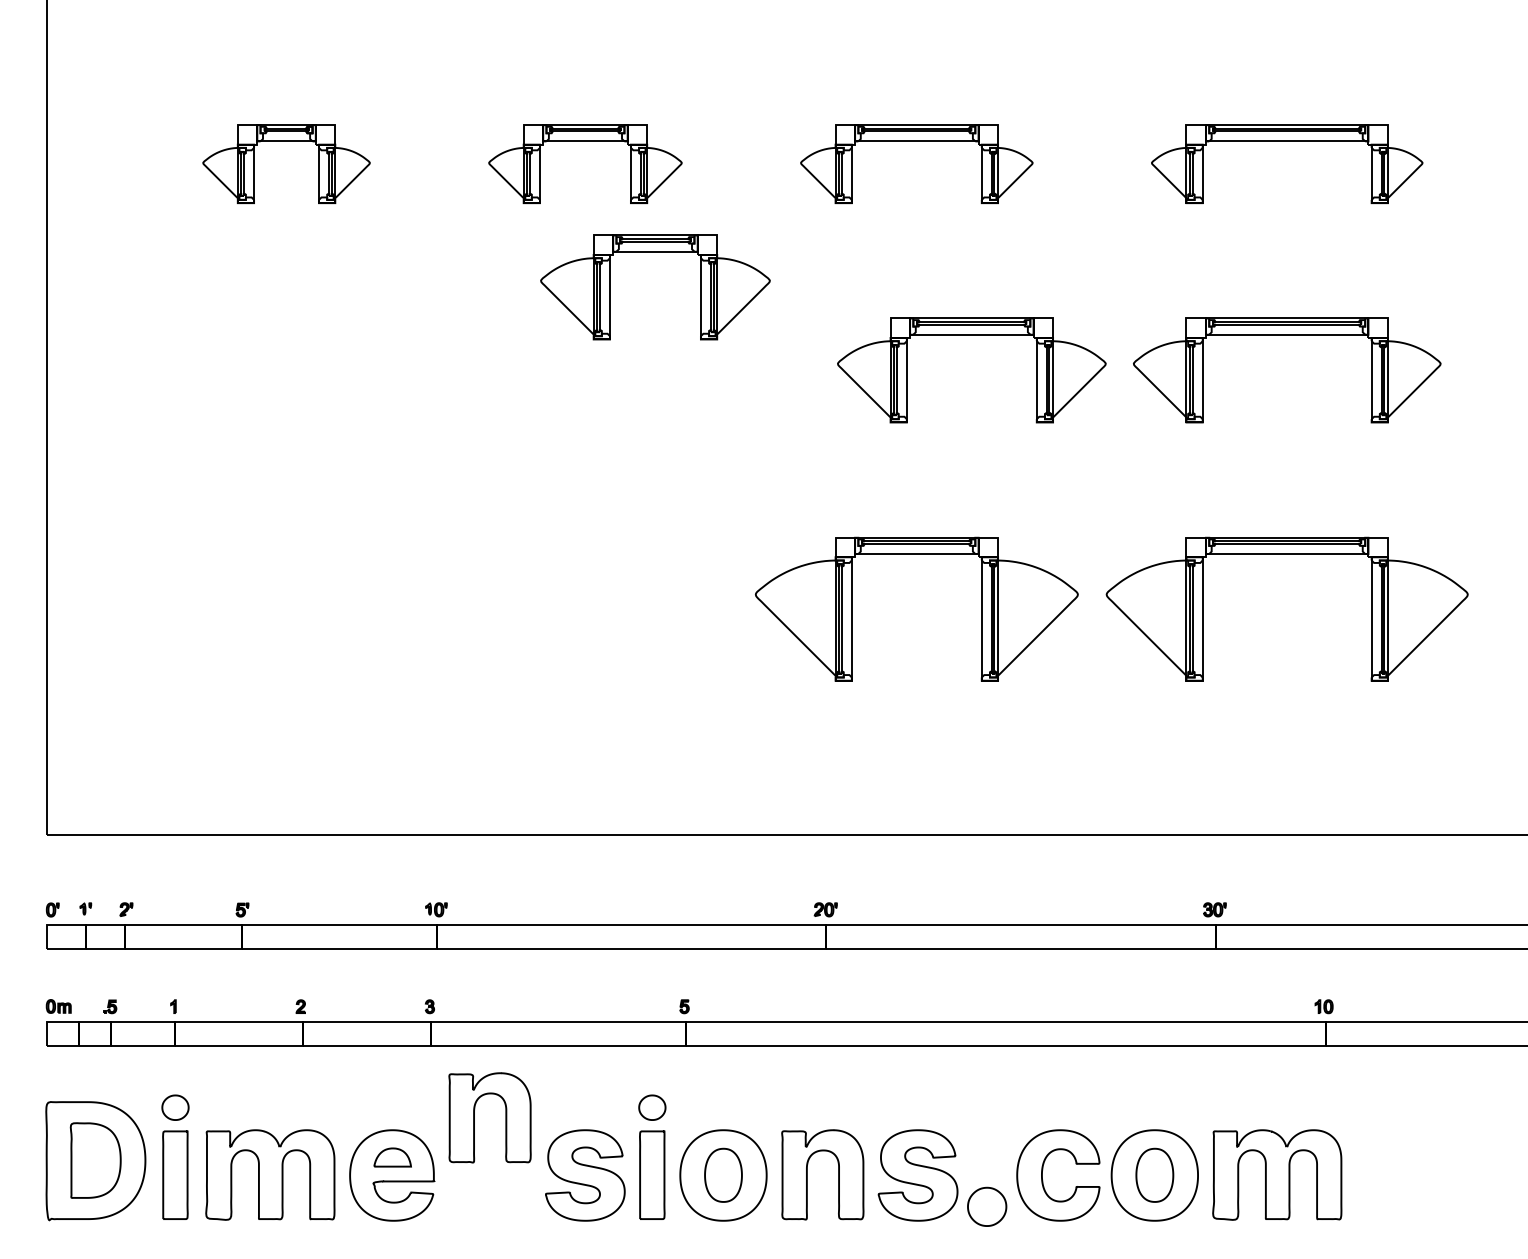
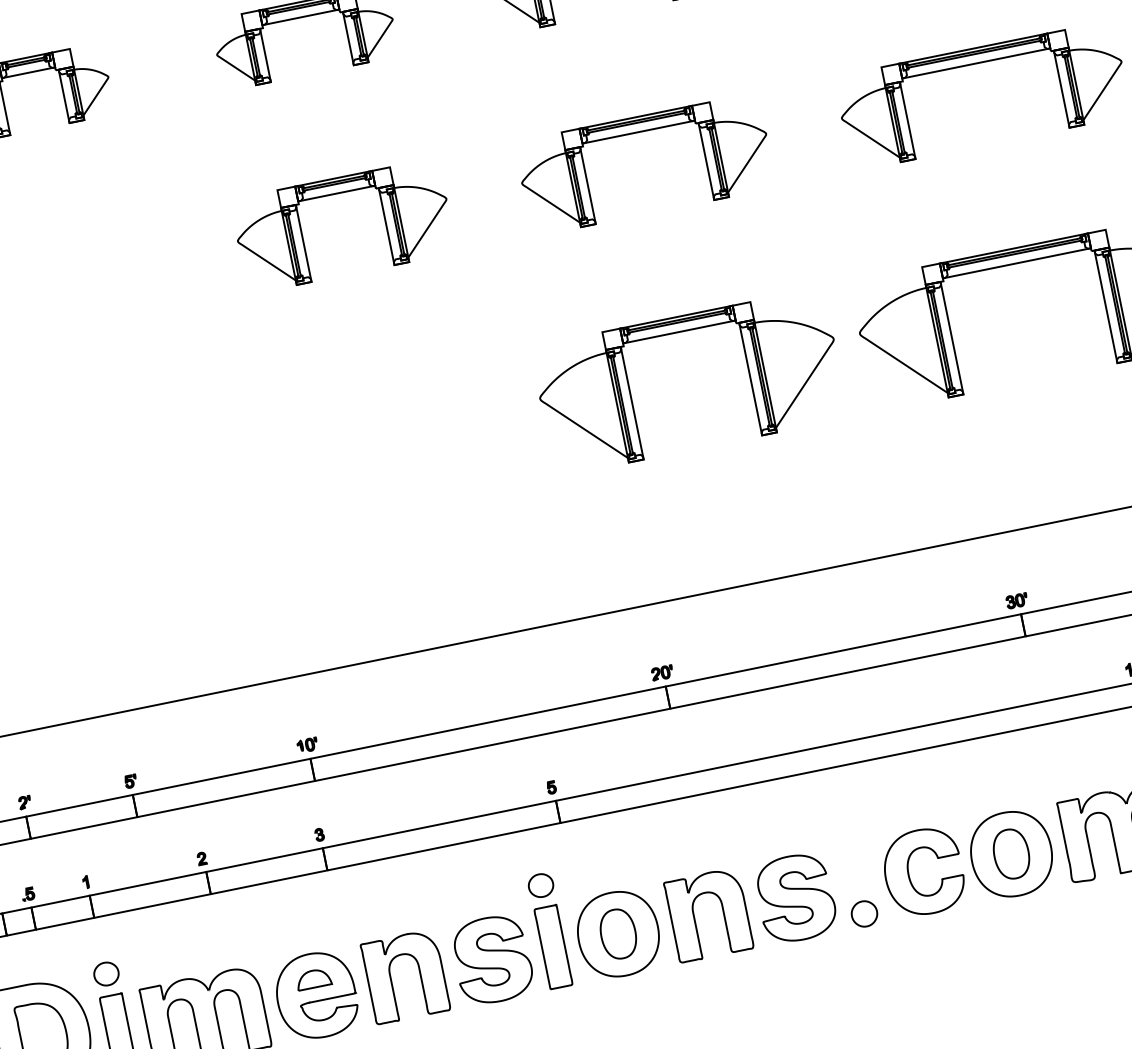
part: (655, 252) -> (336, 194), moved
part: (971, 335) -> (638, 132), moved
part: (474, 1117) -> (391, 979), moved
part: (986, 1206) -> (863, 913), size x0.71

